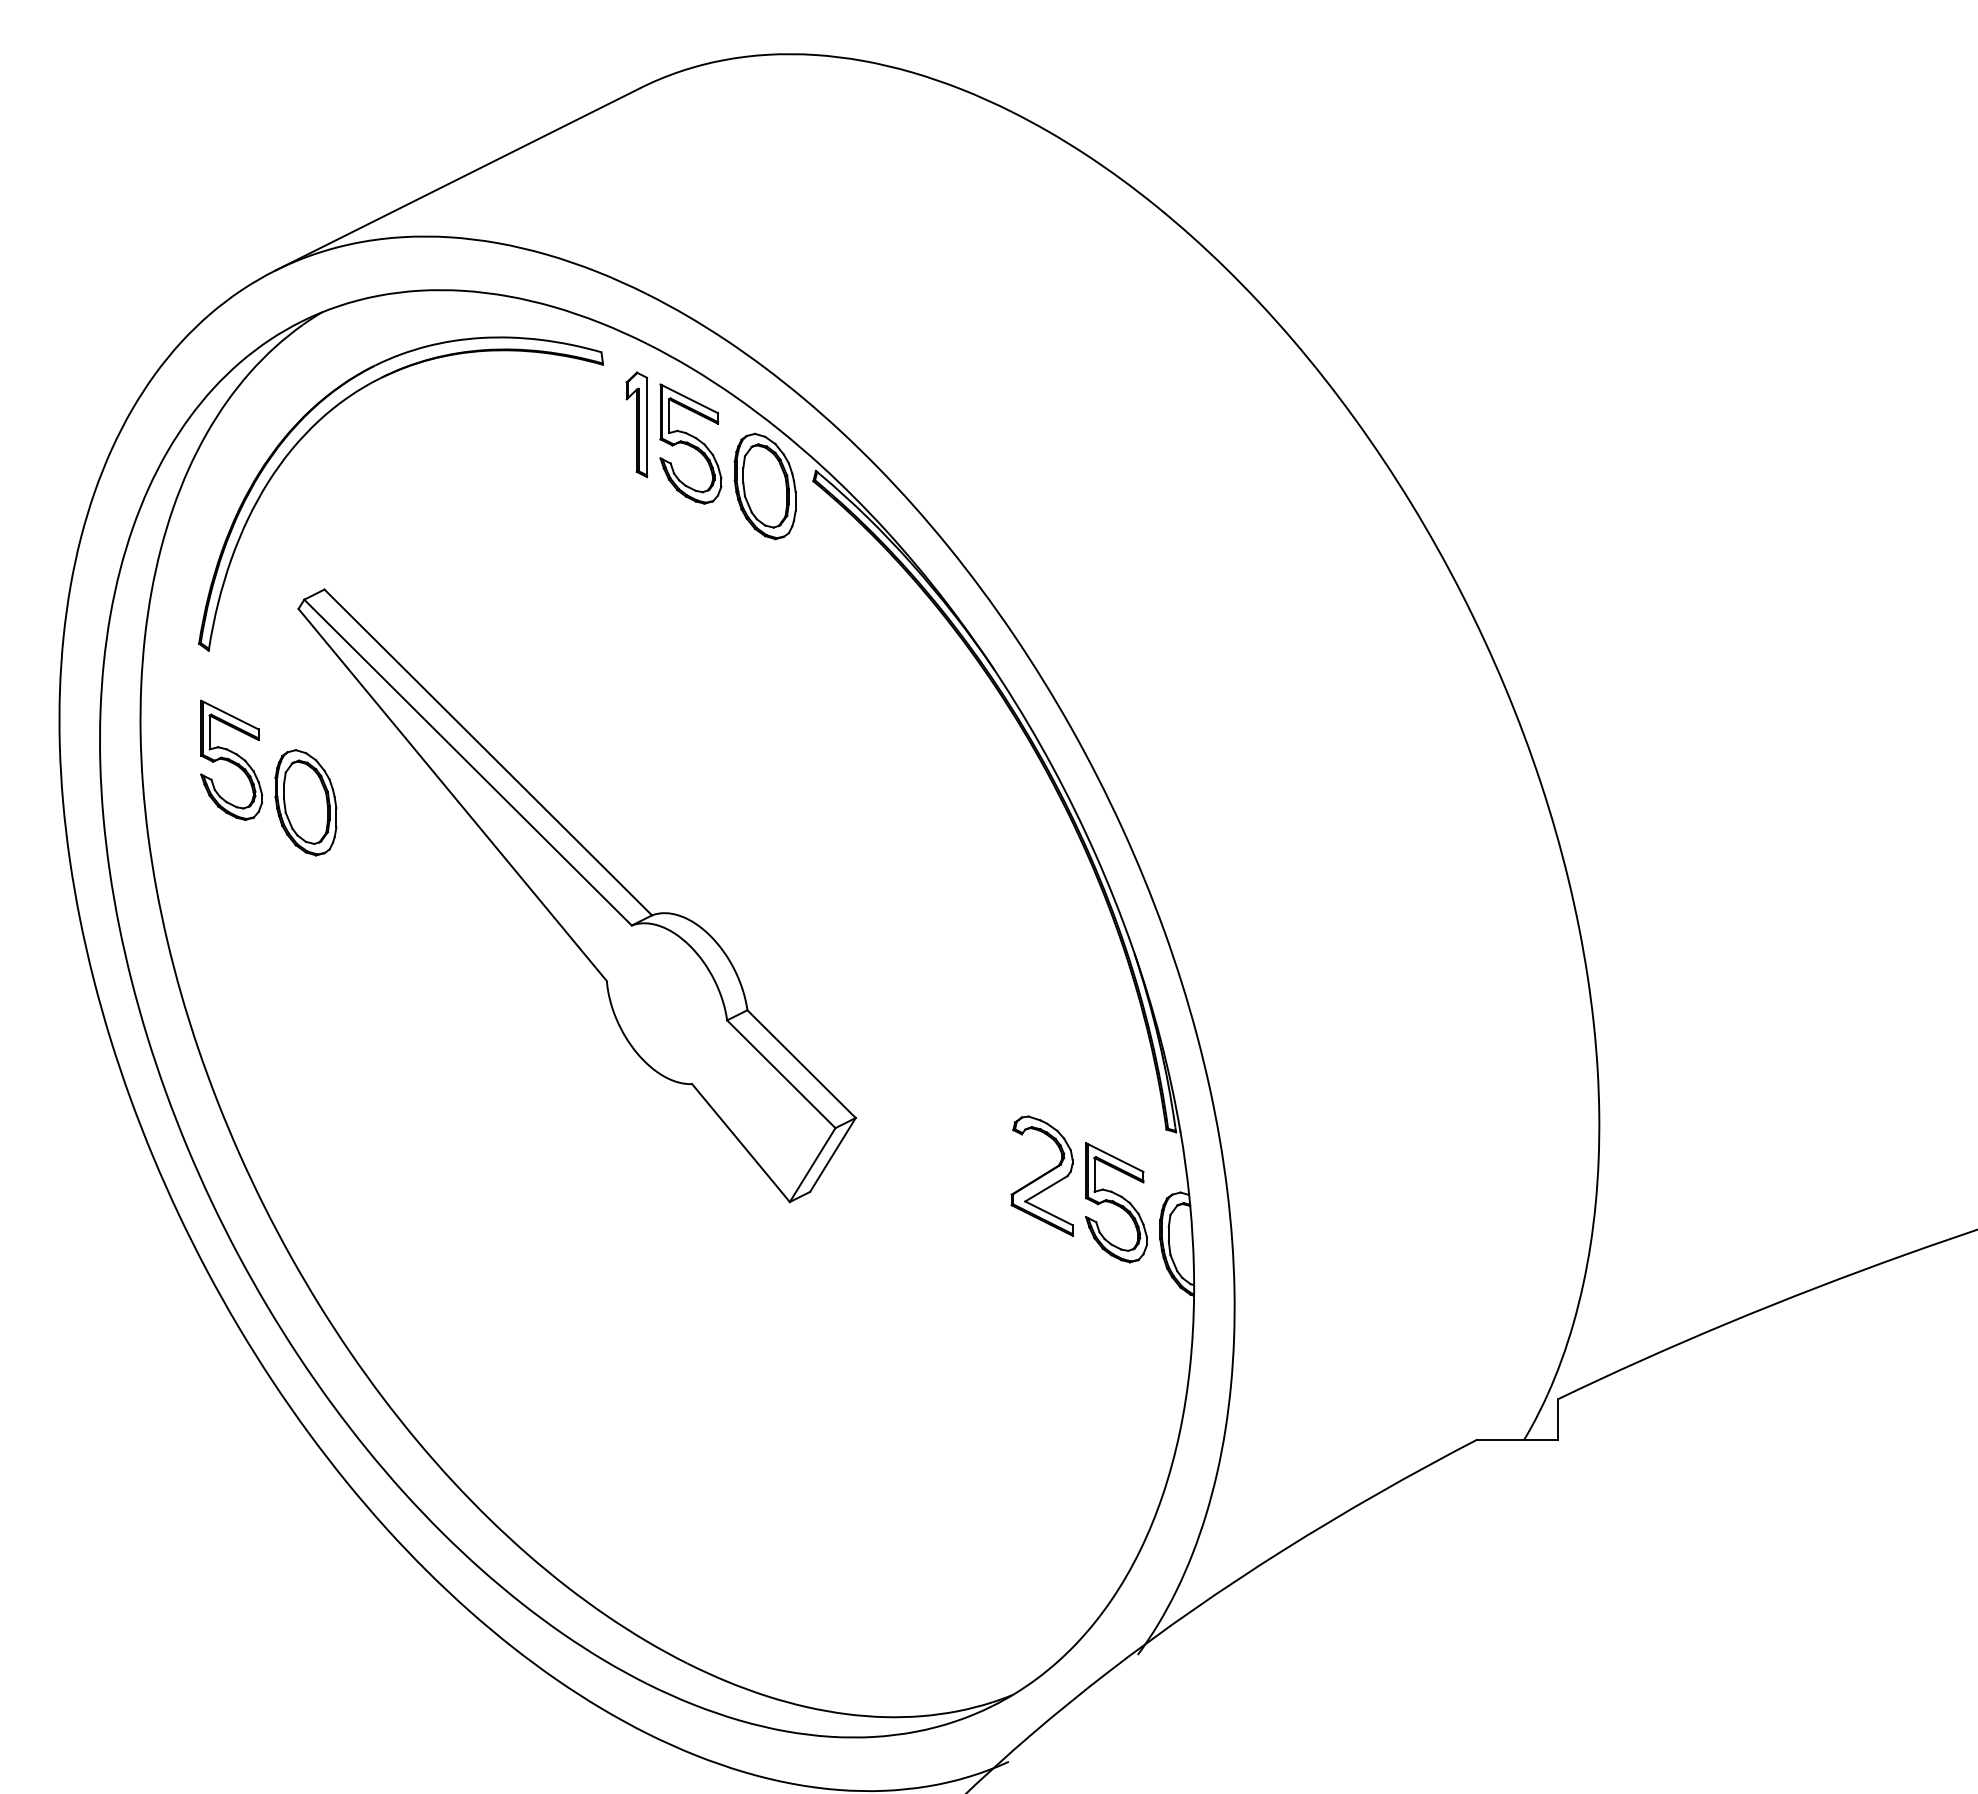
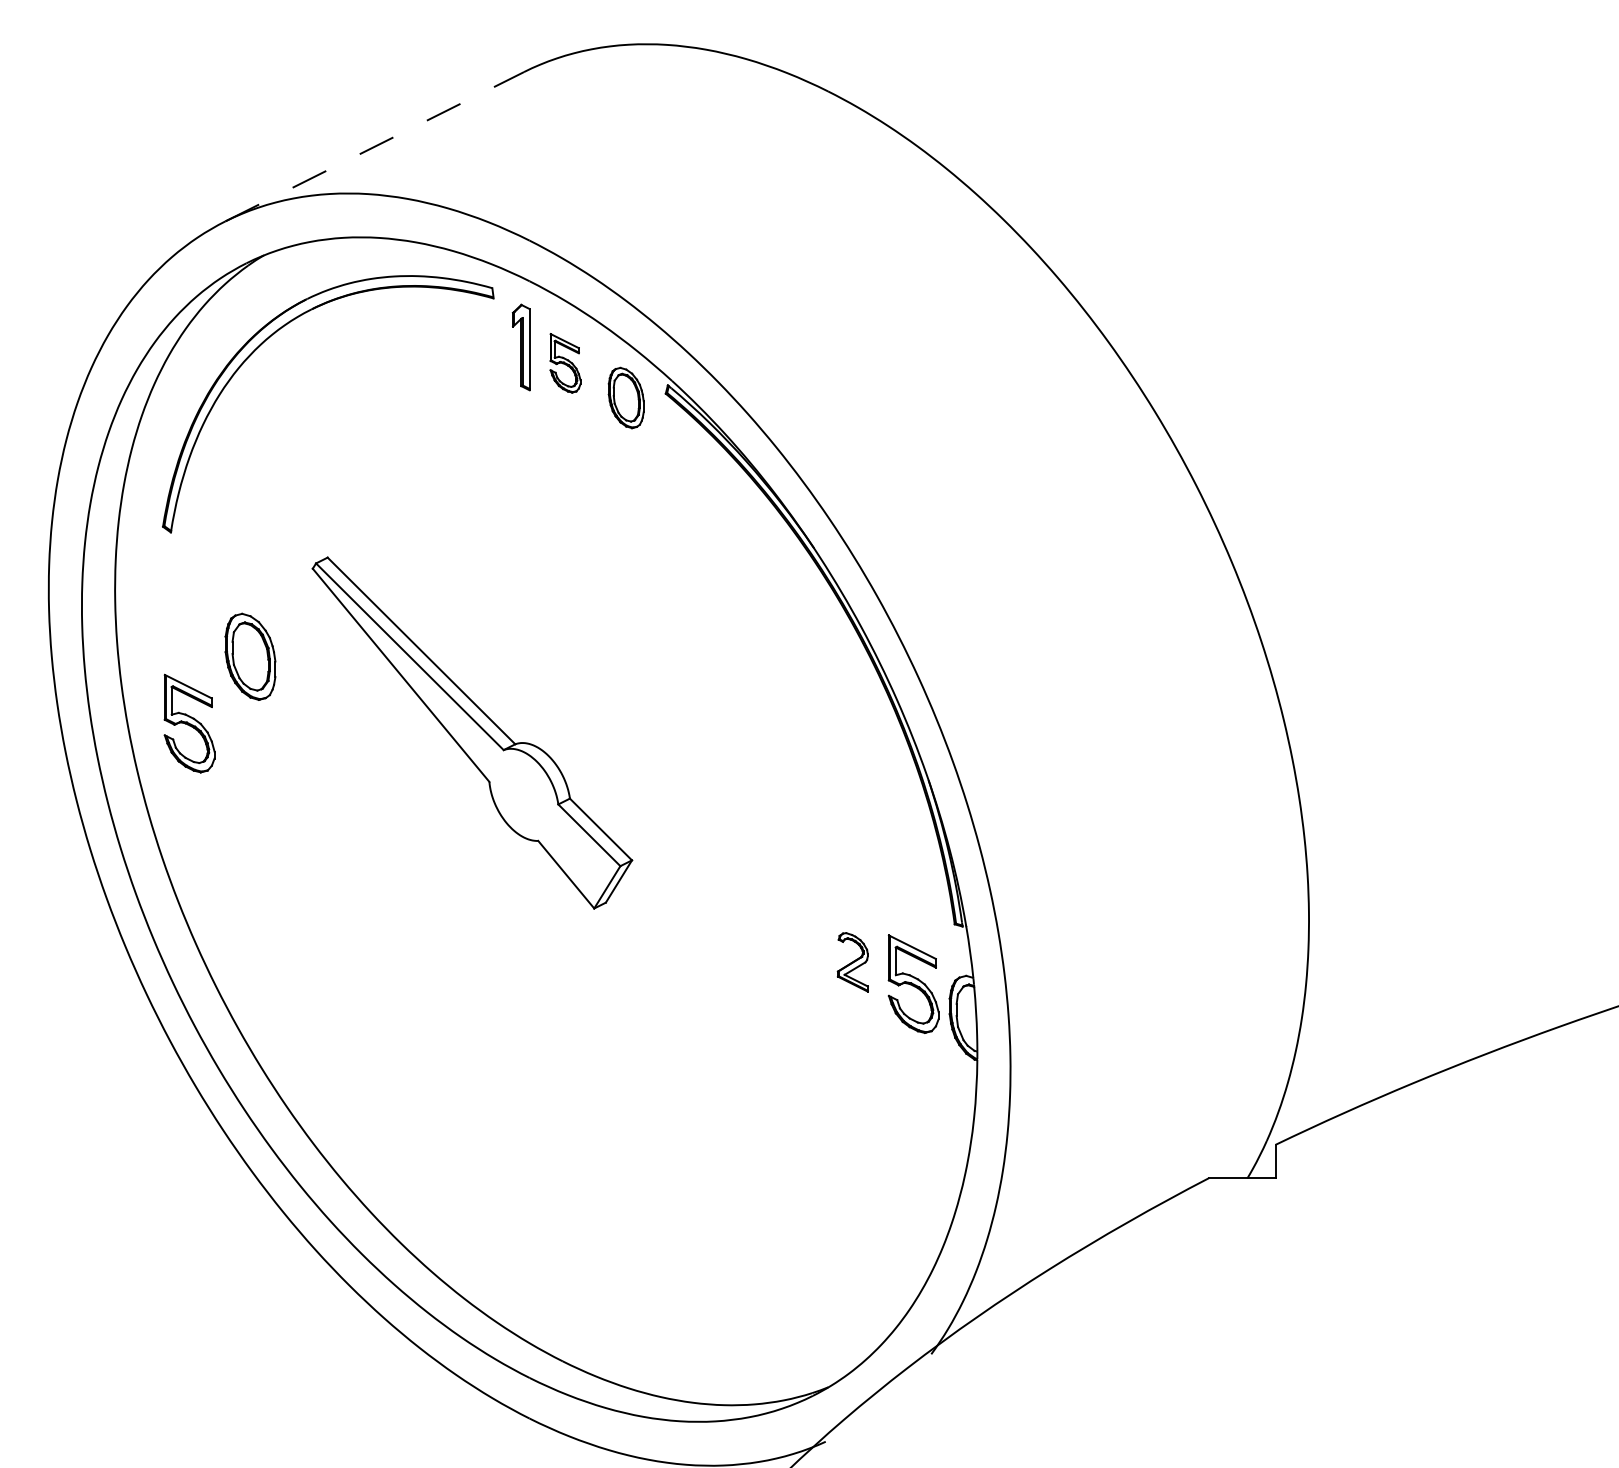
line: (457, 179) -> (374, 146), solid -> dashed
part: (690, 443) -> (565, 362), size x0.6
part: (764, 486) -> (625, 398), size x0.7
part: (231, 759) -> (189, 722), moved
part: (576, 895) -> (471, 732), size x0.7
part: (1041, 1175) -> (852, 961), size x0.6

